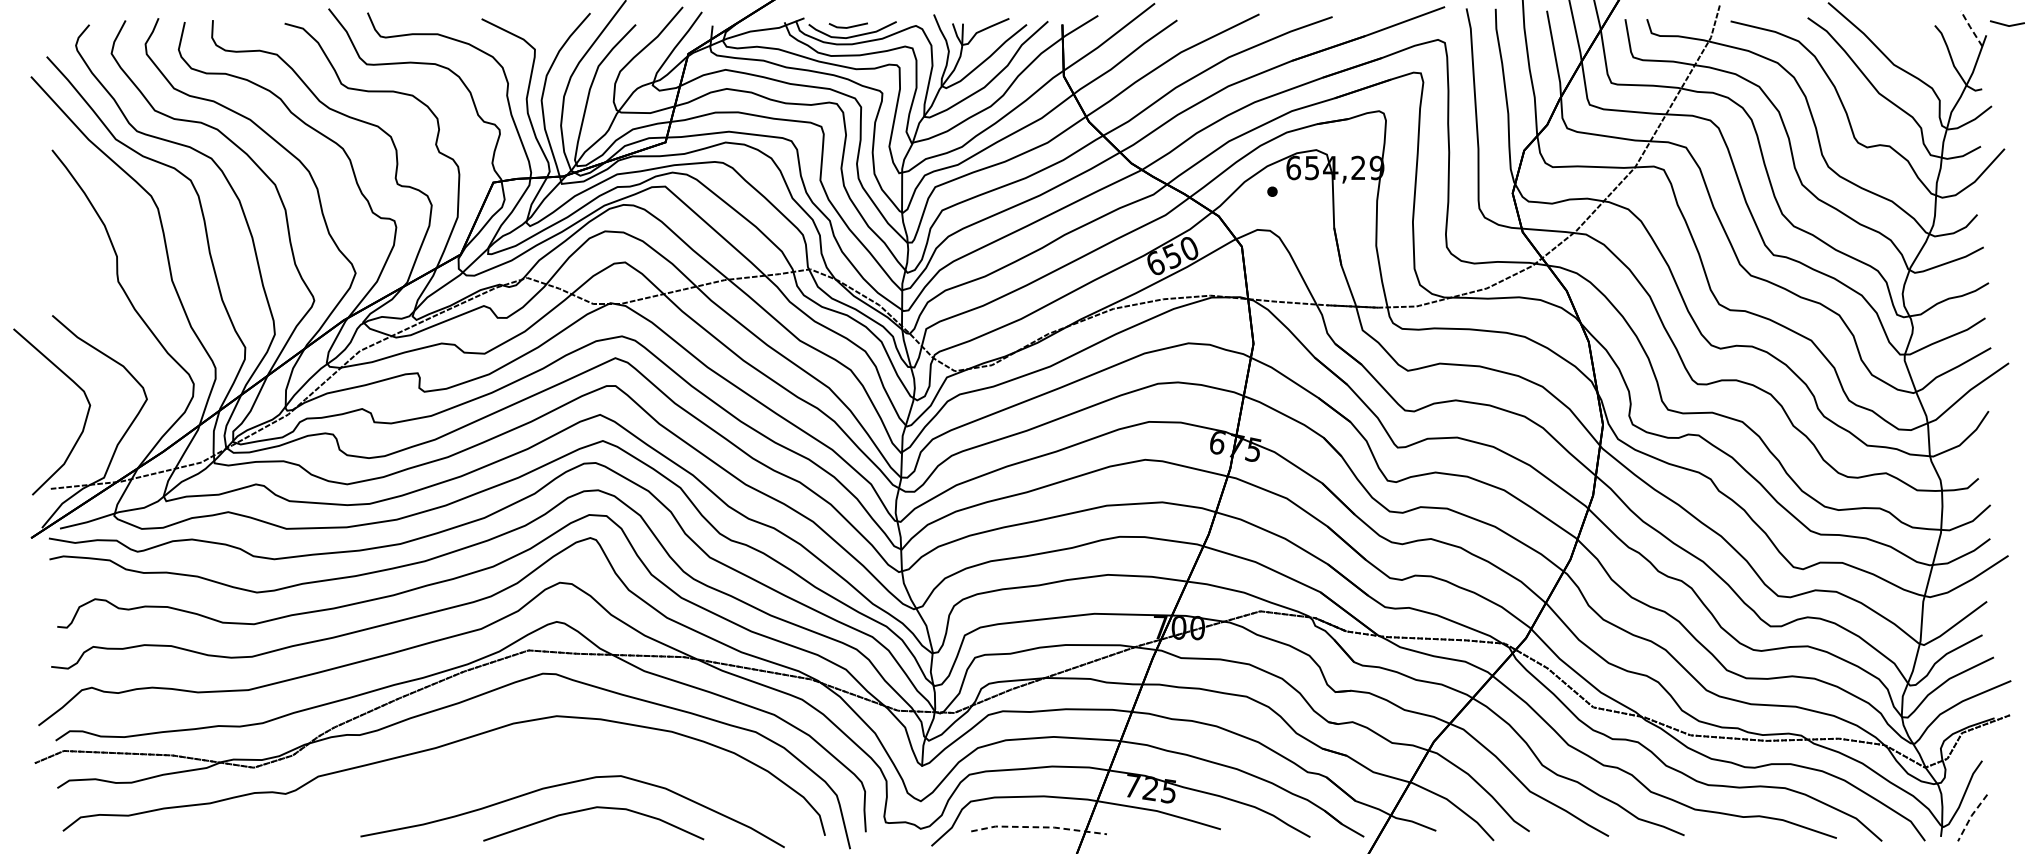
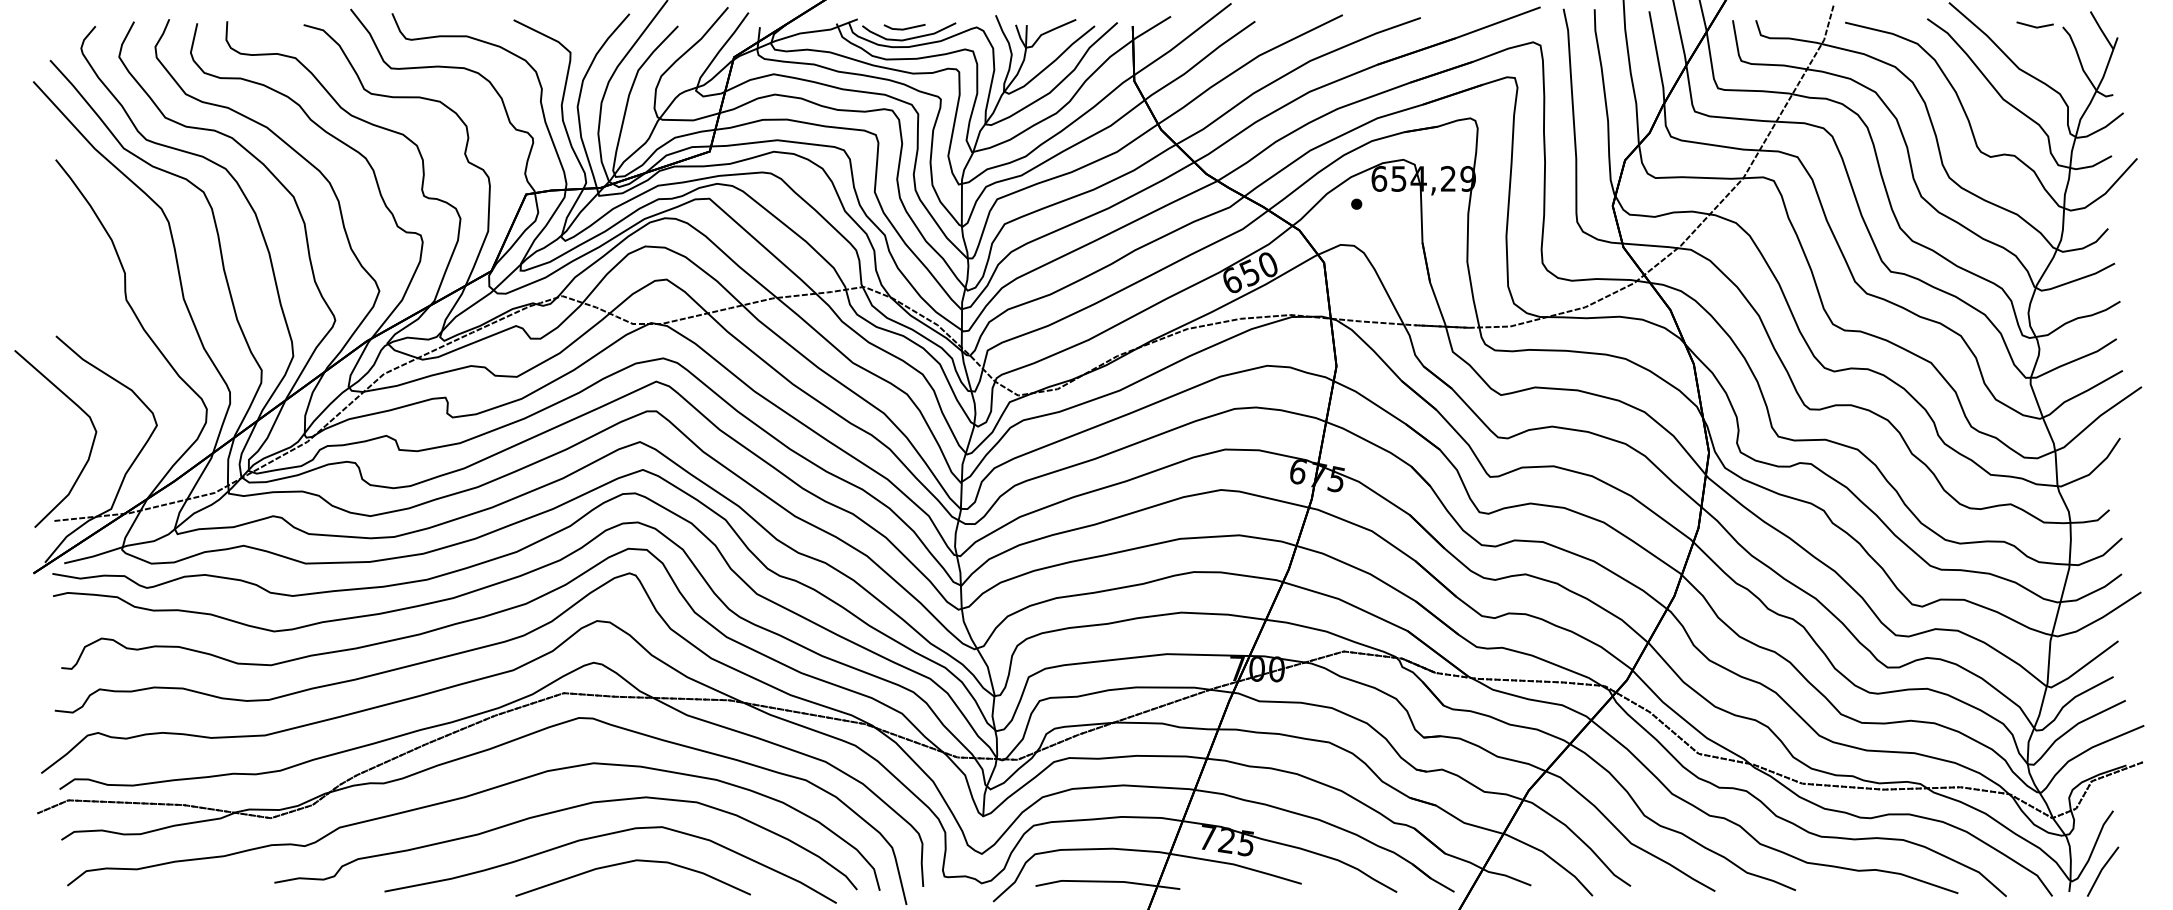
line: (2005, 24) -> (2033, 25), moved
line: (1971, 28) -> (2101, 30), dashed -> solid
curve: (522, 762) -> (557, 812), added
line: (1971, 816) -> (2101, 870), dashed -> solid
line: (1039, 827) -> (1108, 881), dashed -> solid

